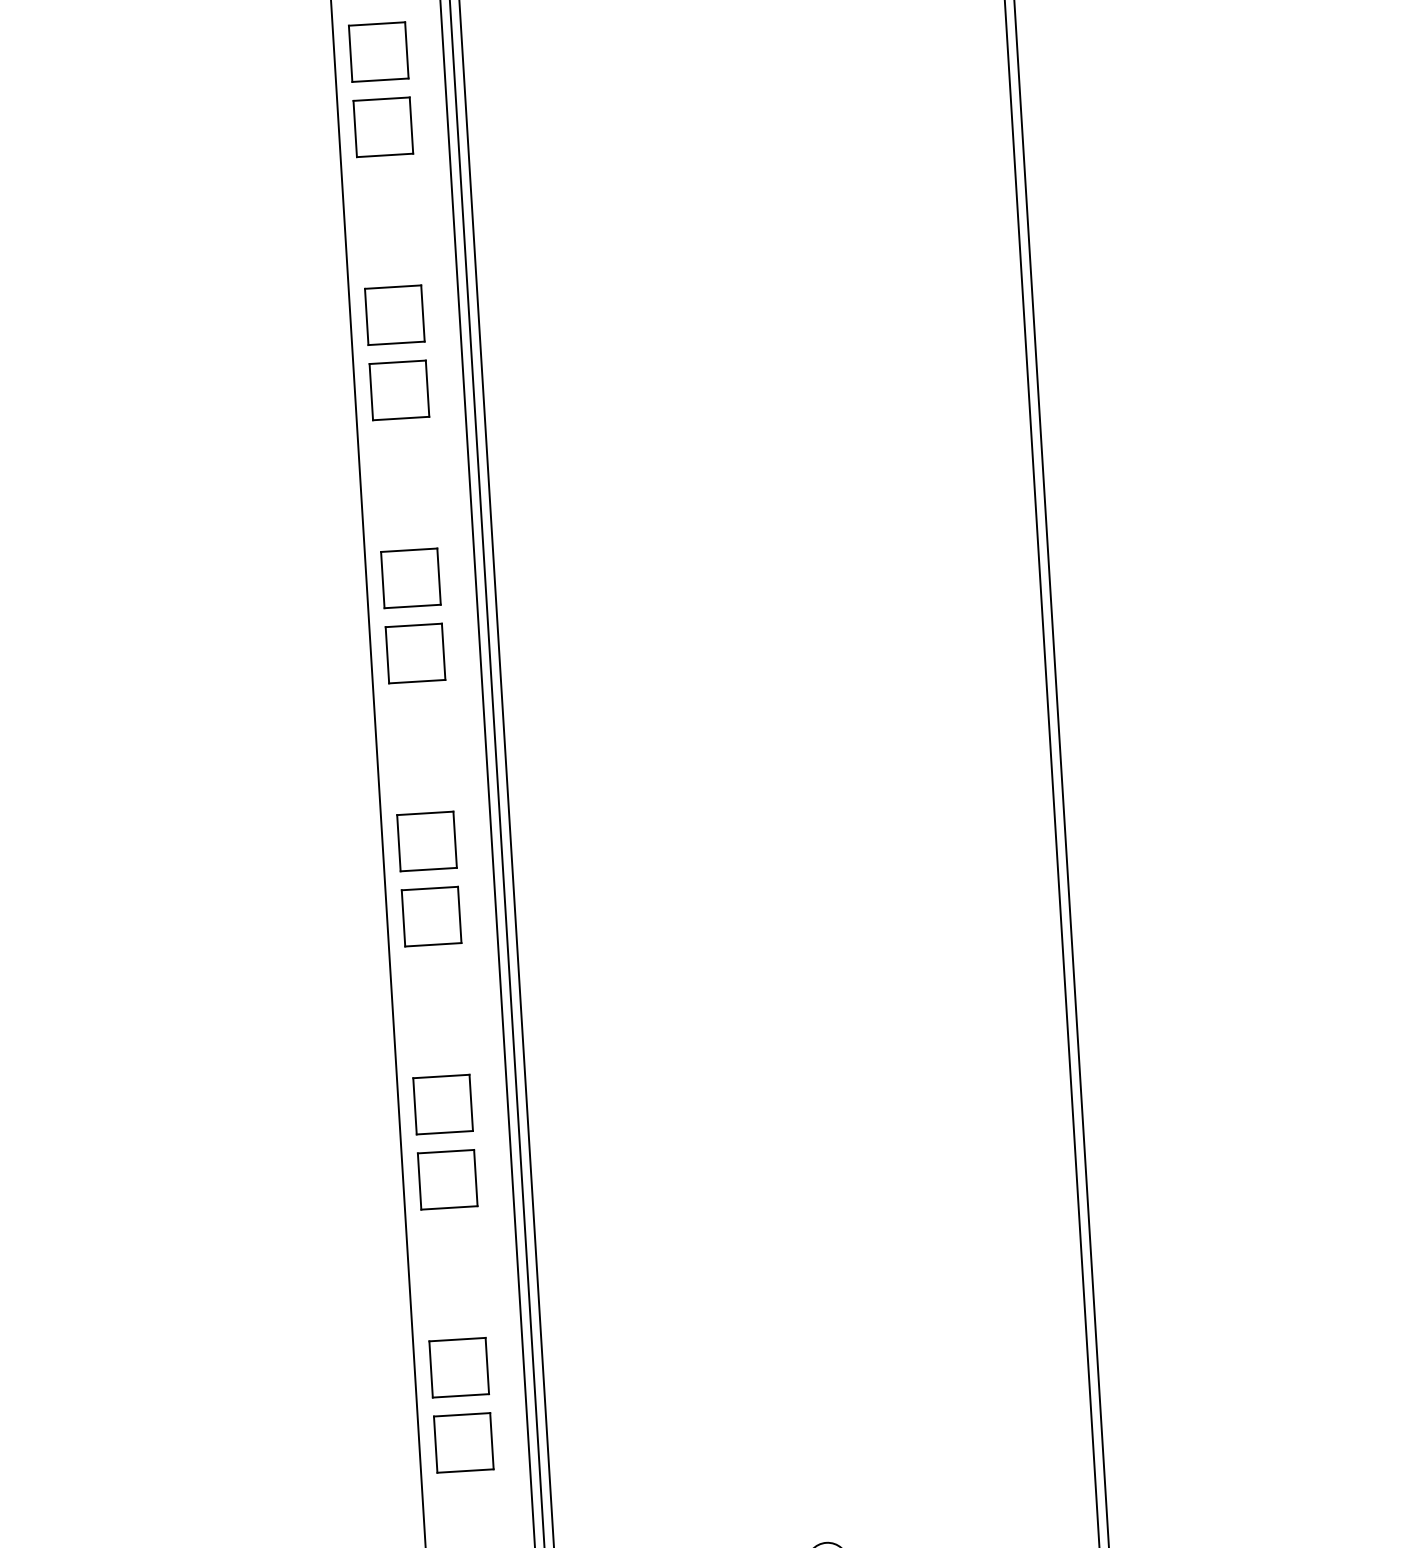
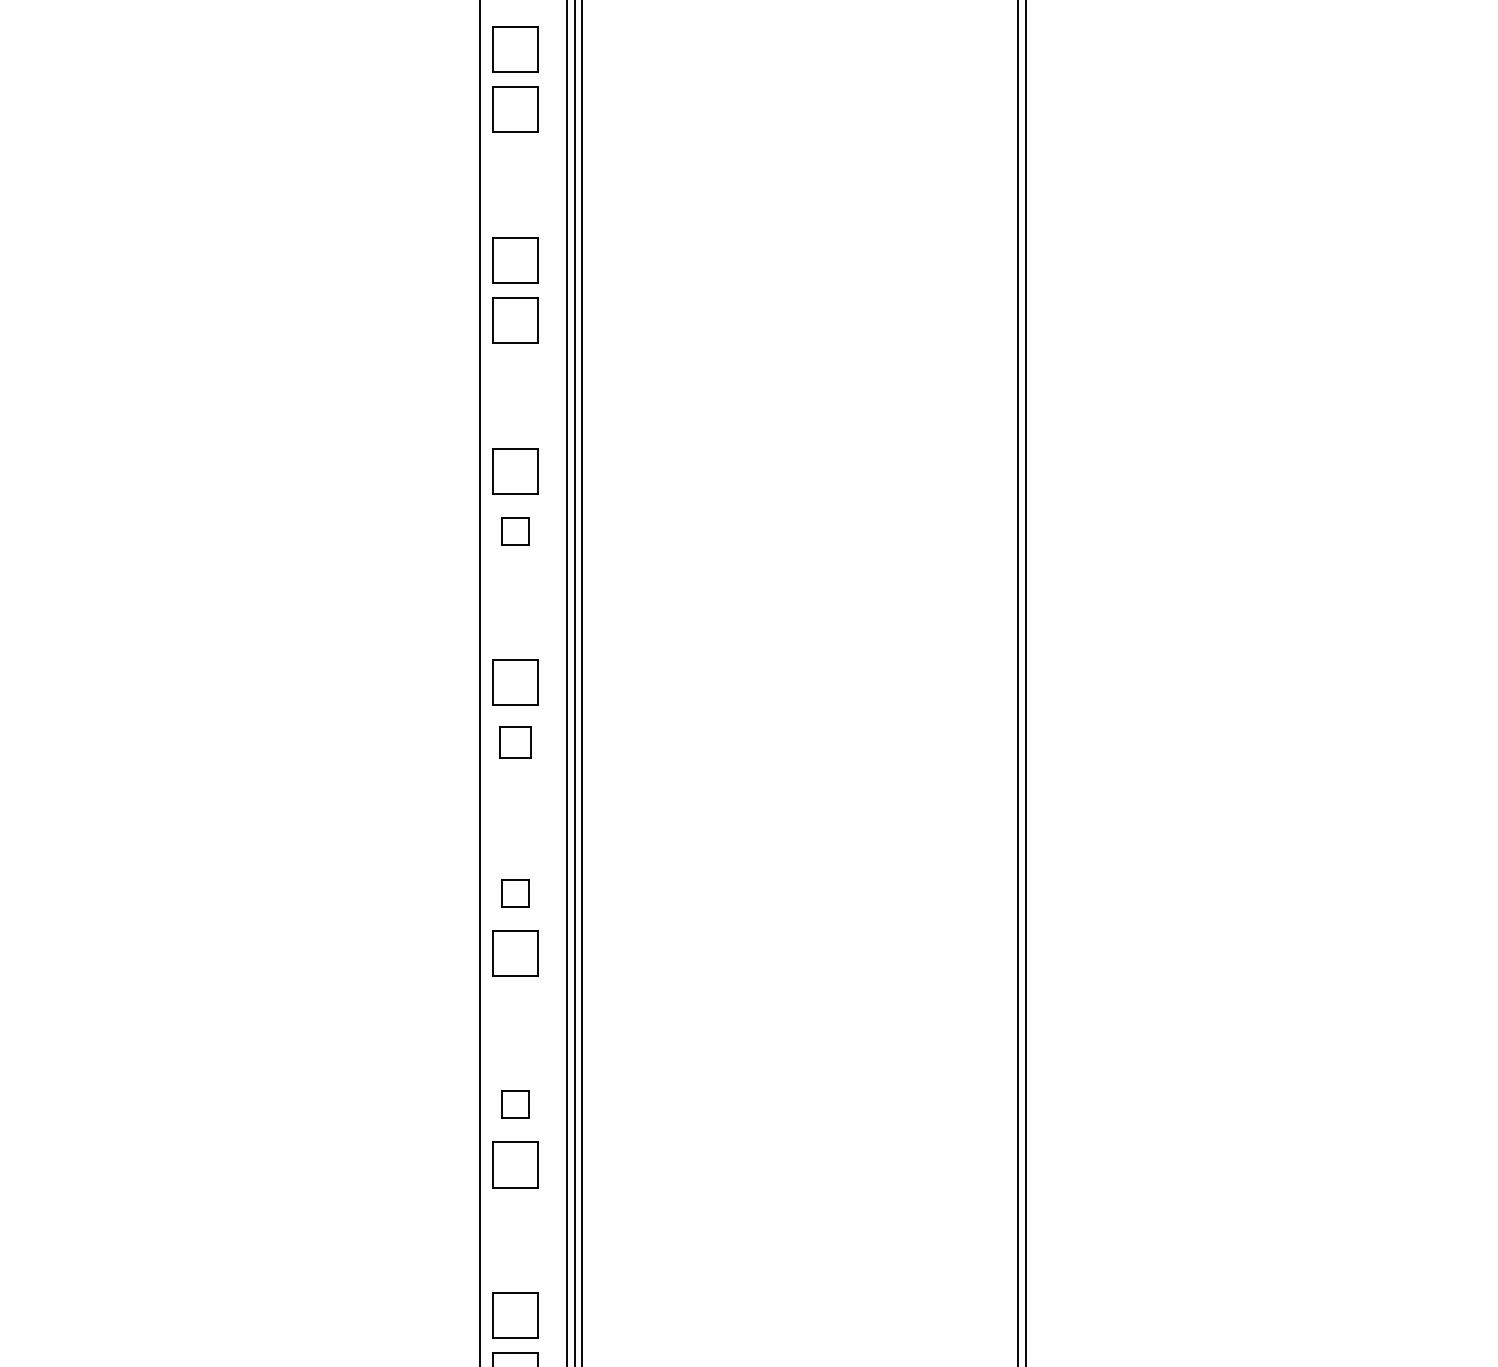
part: (399, 390) -> (515, 531), size x0.6
part: (415, 653) -> (515, 742), size x0.7
part: (427, 841) -> (515, 893), size x0.6
part: (443, 1104) -> (515, 1104), size x0.6

